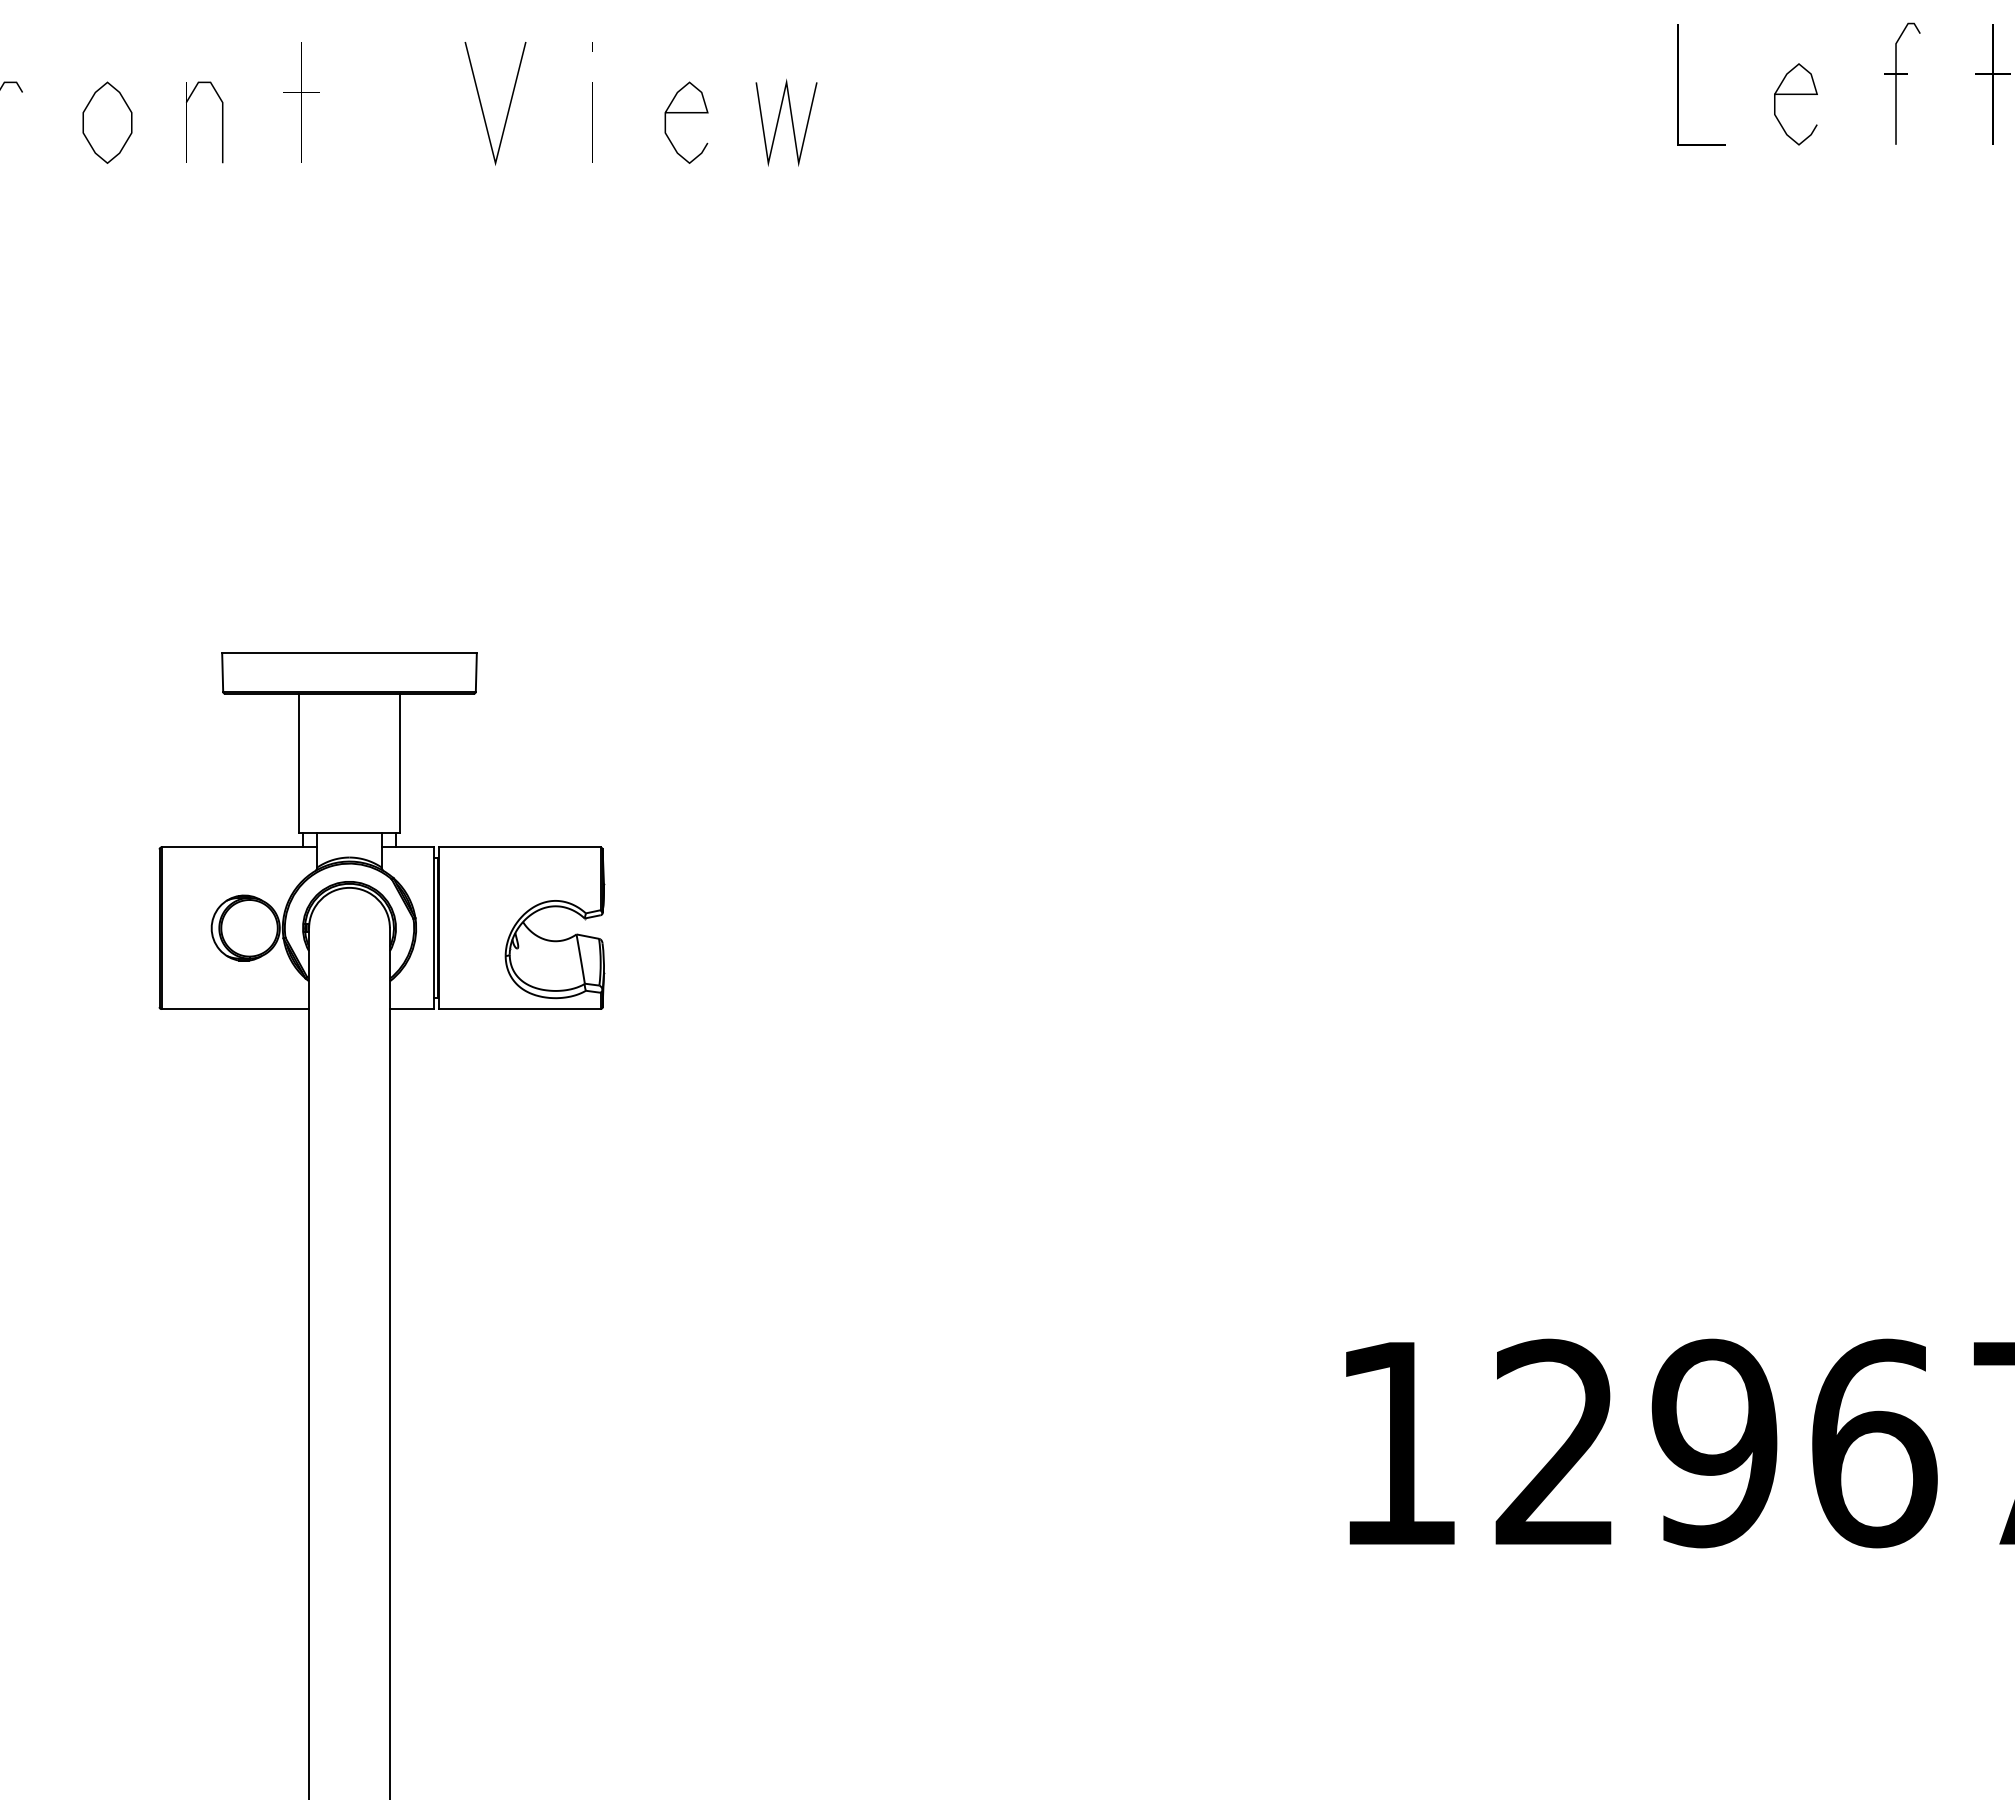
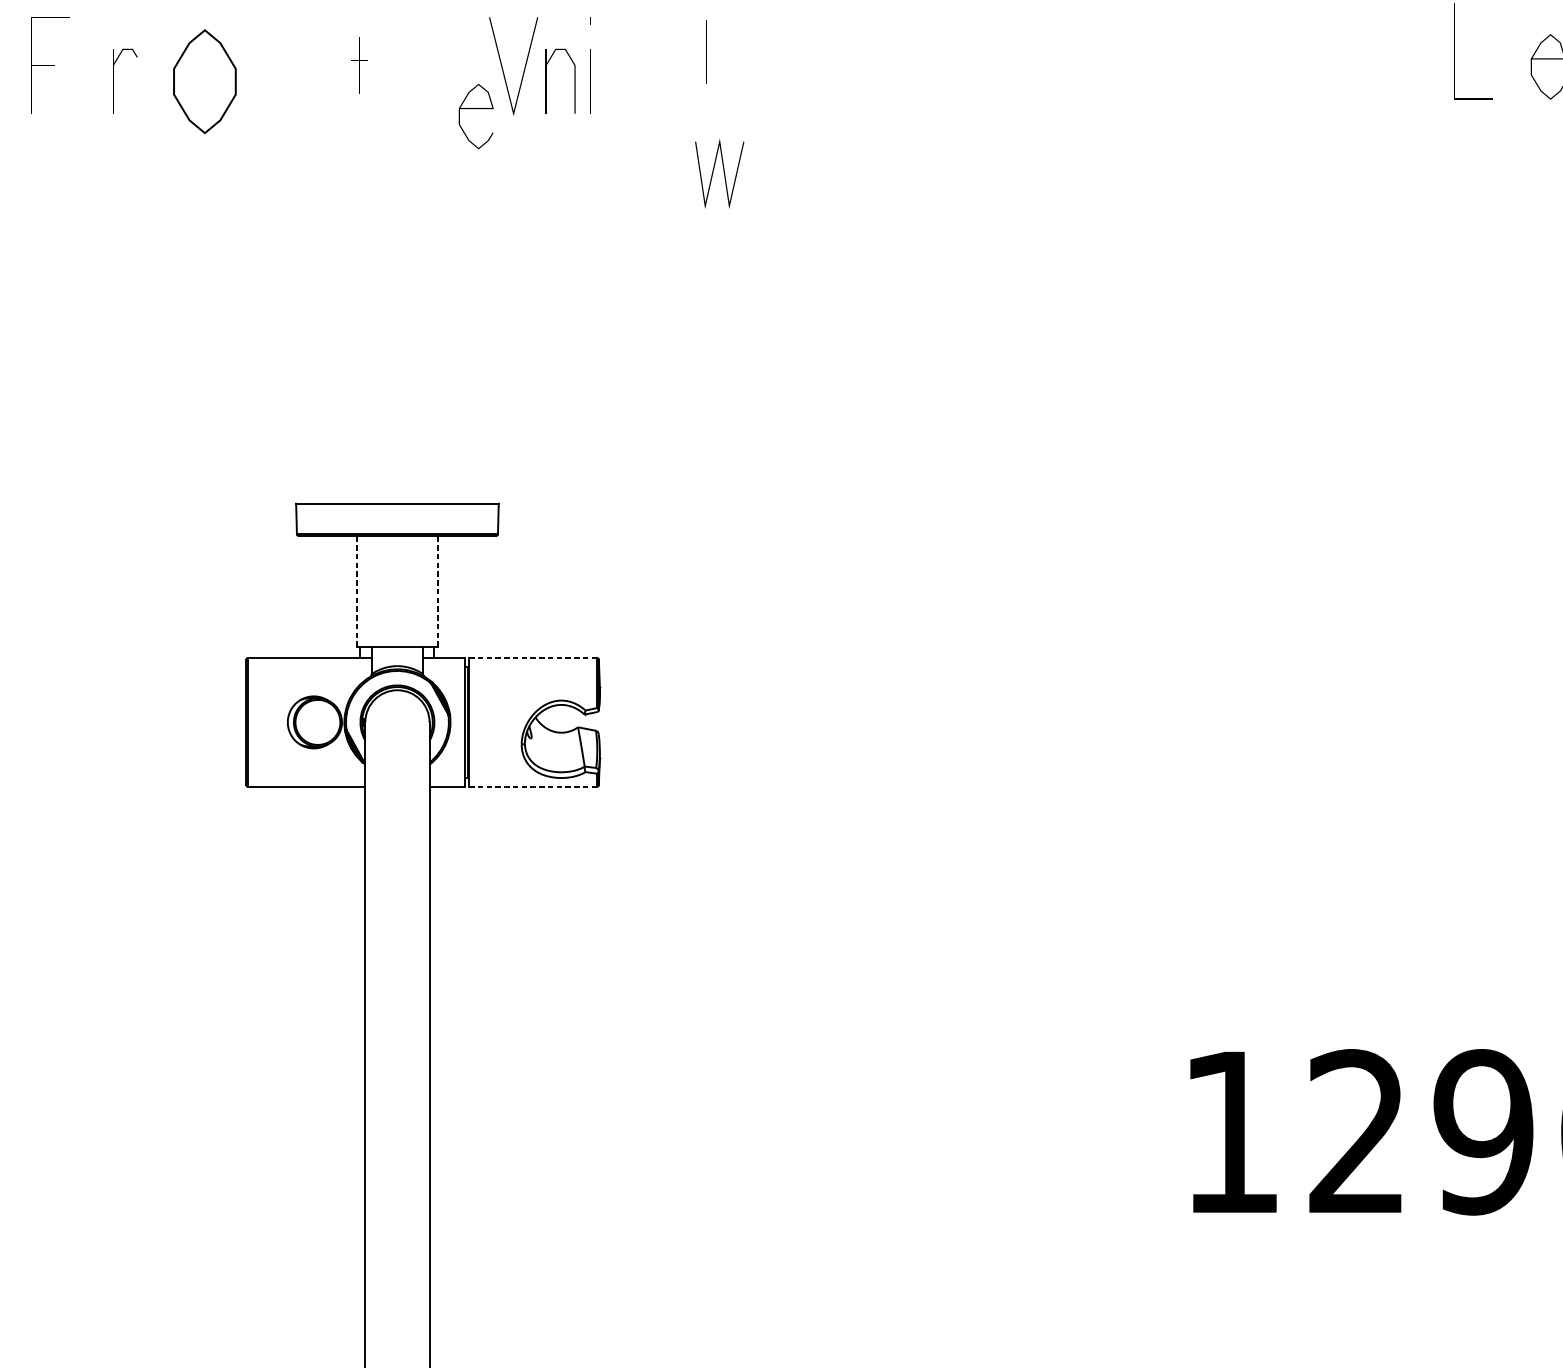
line: (737, 85) -> (706, 51), added
part: (301, 102) -> (359, 65), size x0.6
curve: (686, 113) -> (476, 109), moved
part: (107, 122) -> (204, 81), size x1.6
part: (186, 122) -> (546, 81), moved
line: (791, 122) -> (723, 173), moved
line: (298, 763) -> (356, 591), solid -> dashed
line: (400, 763) -> (438, 591), solid -> dashed
line: (519, 847) -> (532, 658), solid -> dashed
line: (519, 1009) -> (532, 787), solid -> dashed

